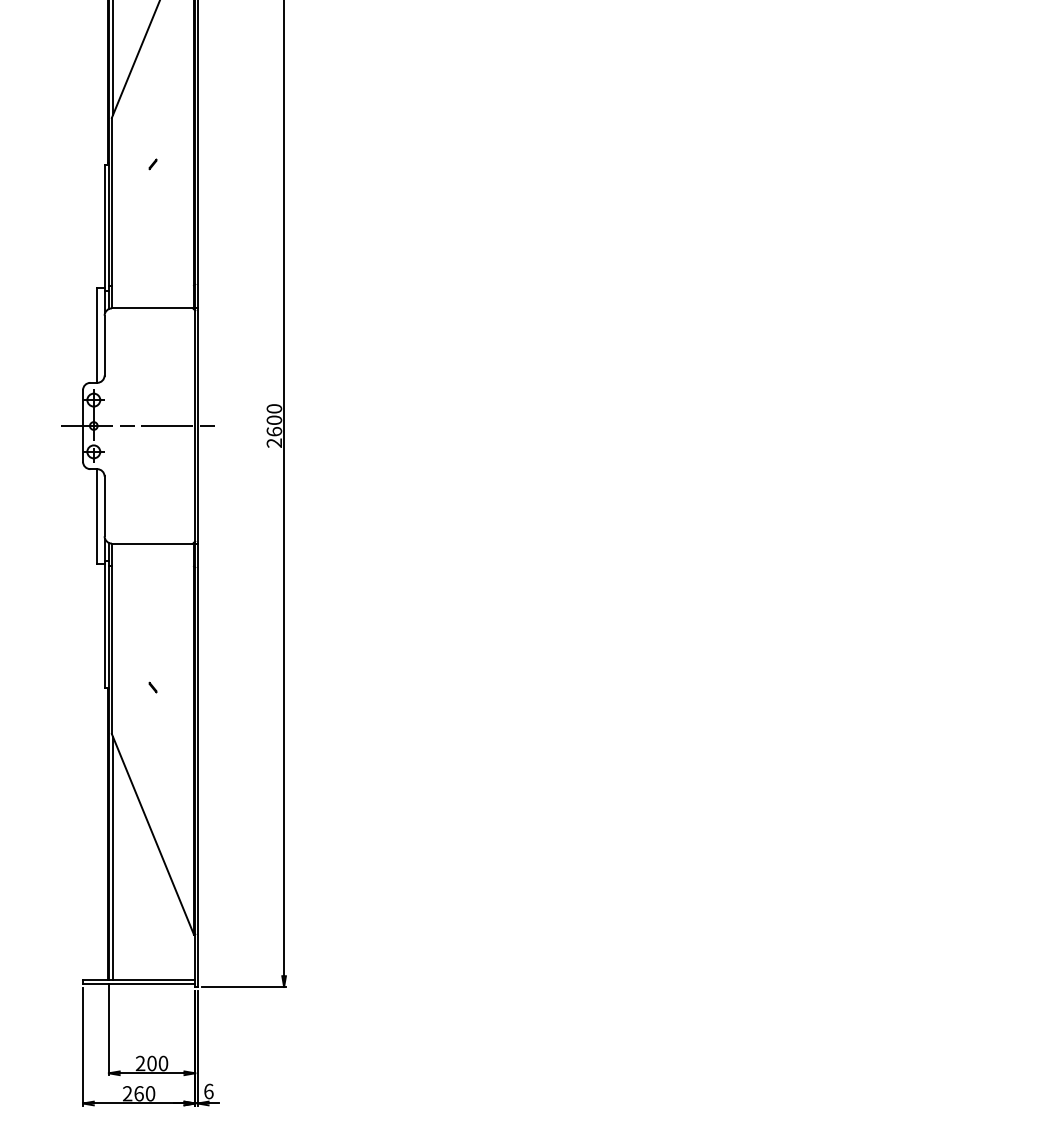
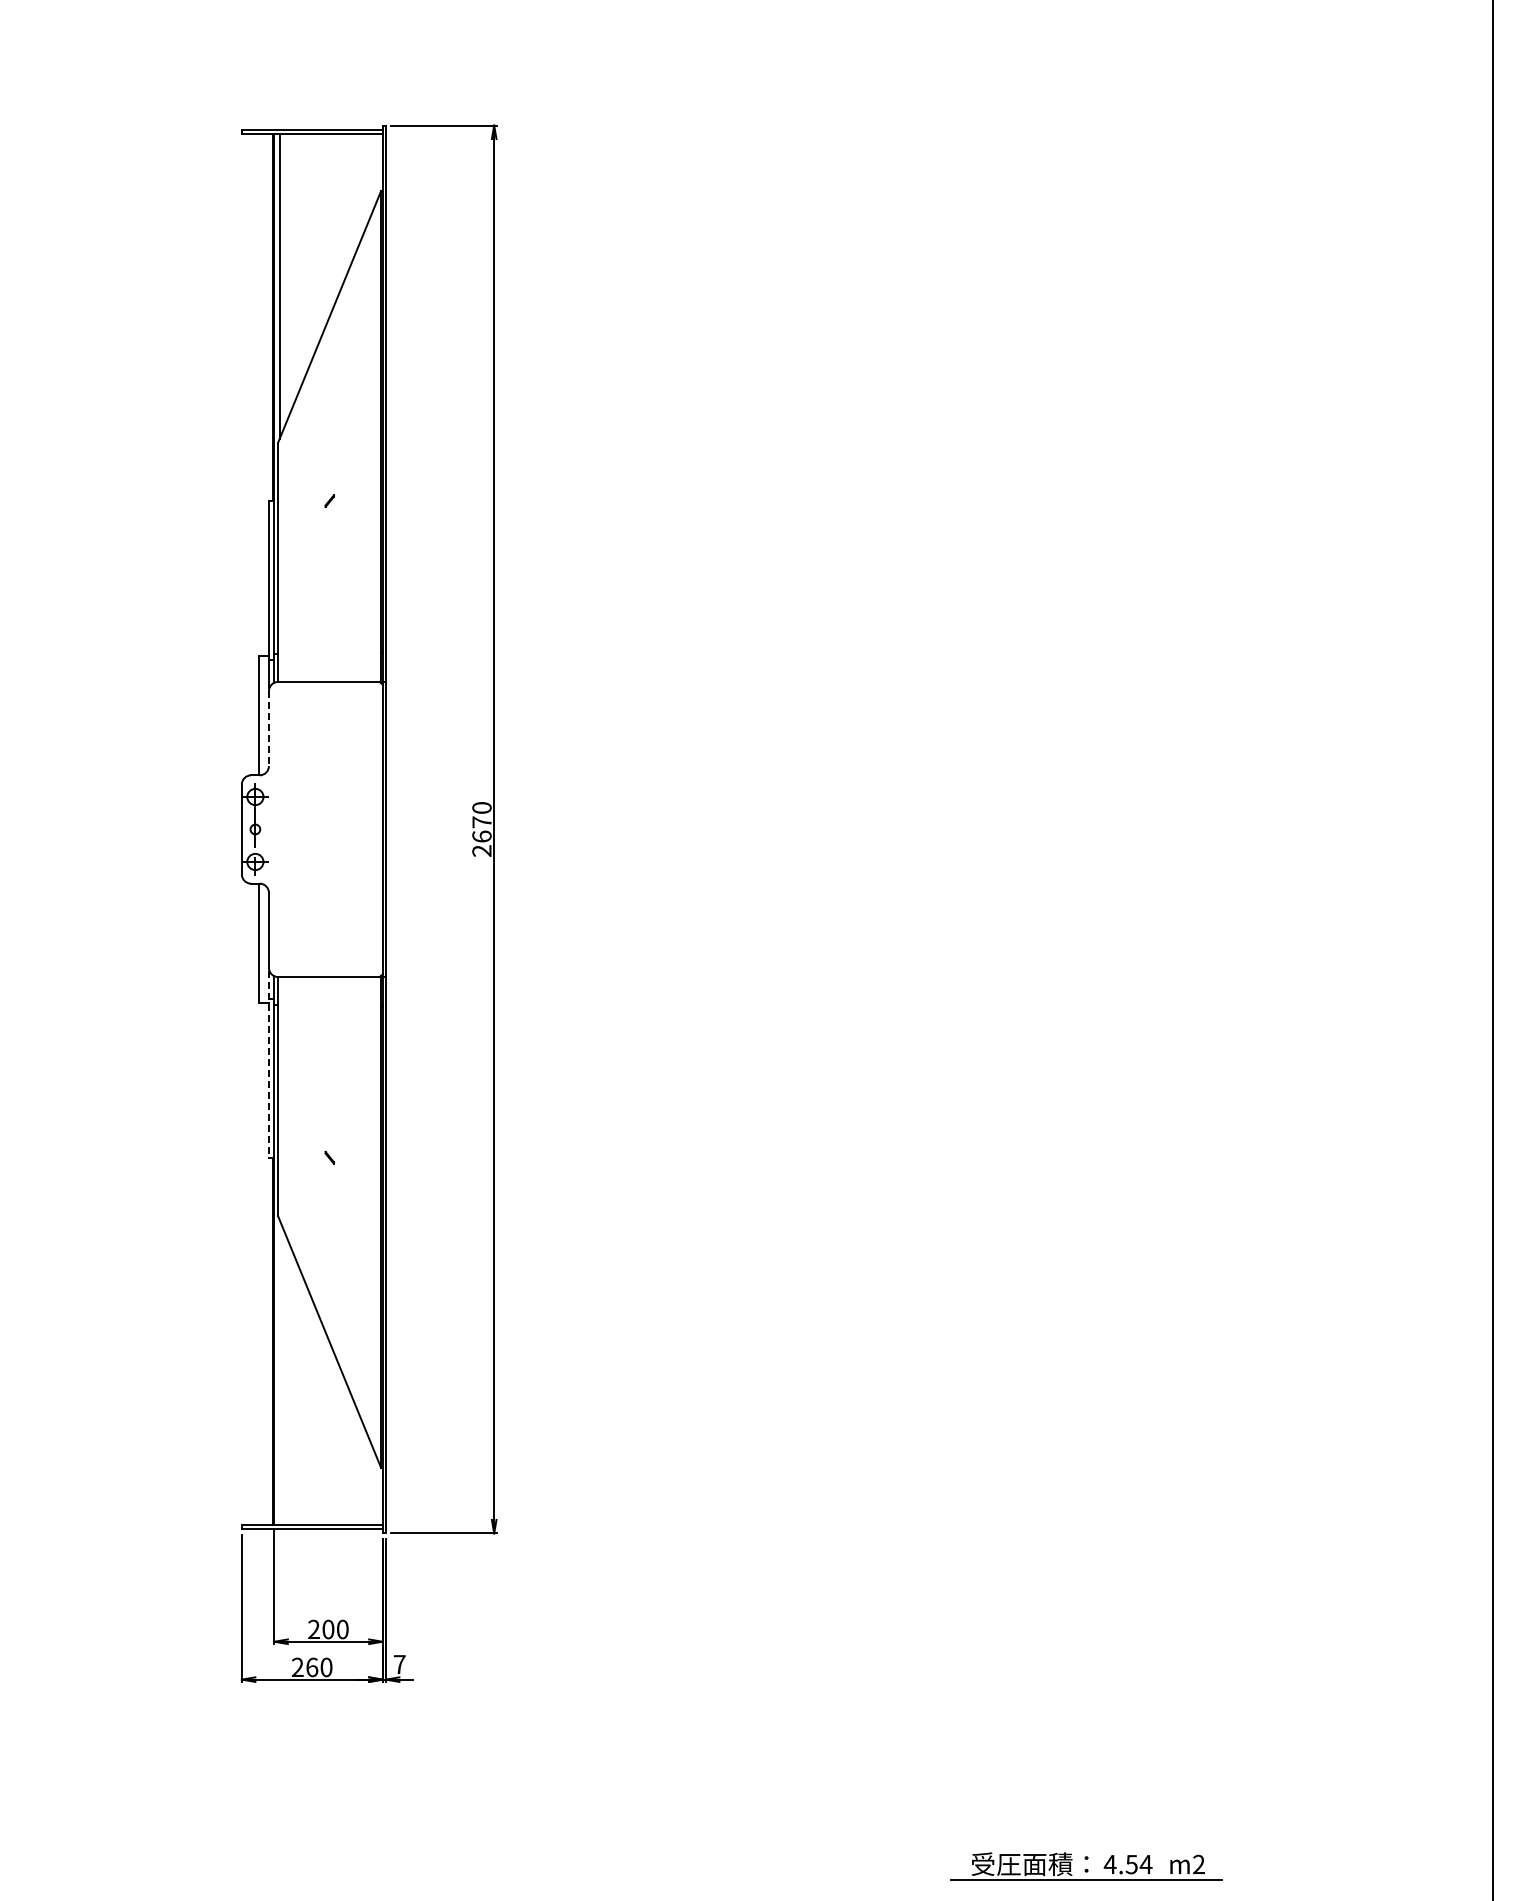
line: (104, 346) -> (268, 729), solid -> dashed
text: (274, 420) -> (481, 822), 2600 -> 2670
line: (140, 426) -> (313, 829), removed
line: (105, 613) -> (269, 1064), solid -> dashed
line: (113, 858) -> (279, 1372), removed
text: (208, 1091) -> (399, 1664), 6 -> 7

